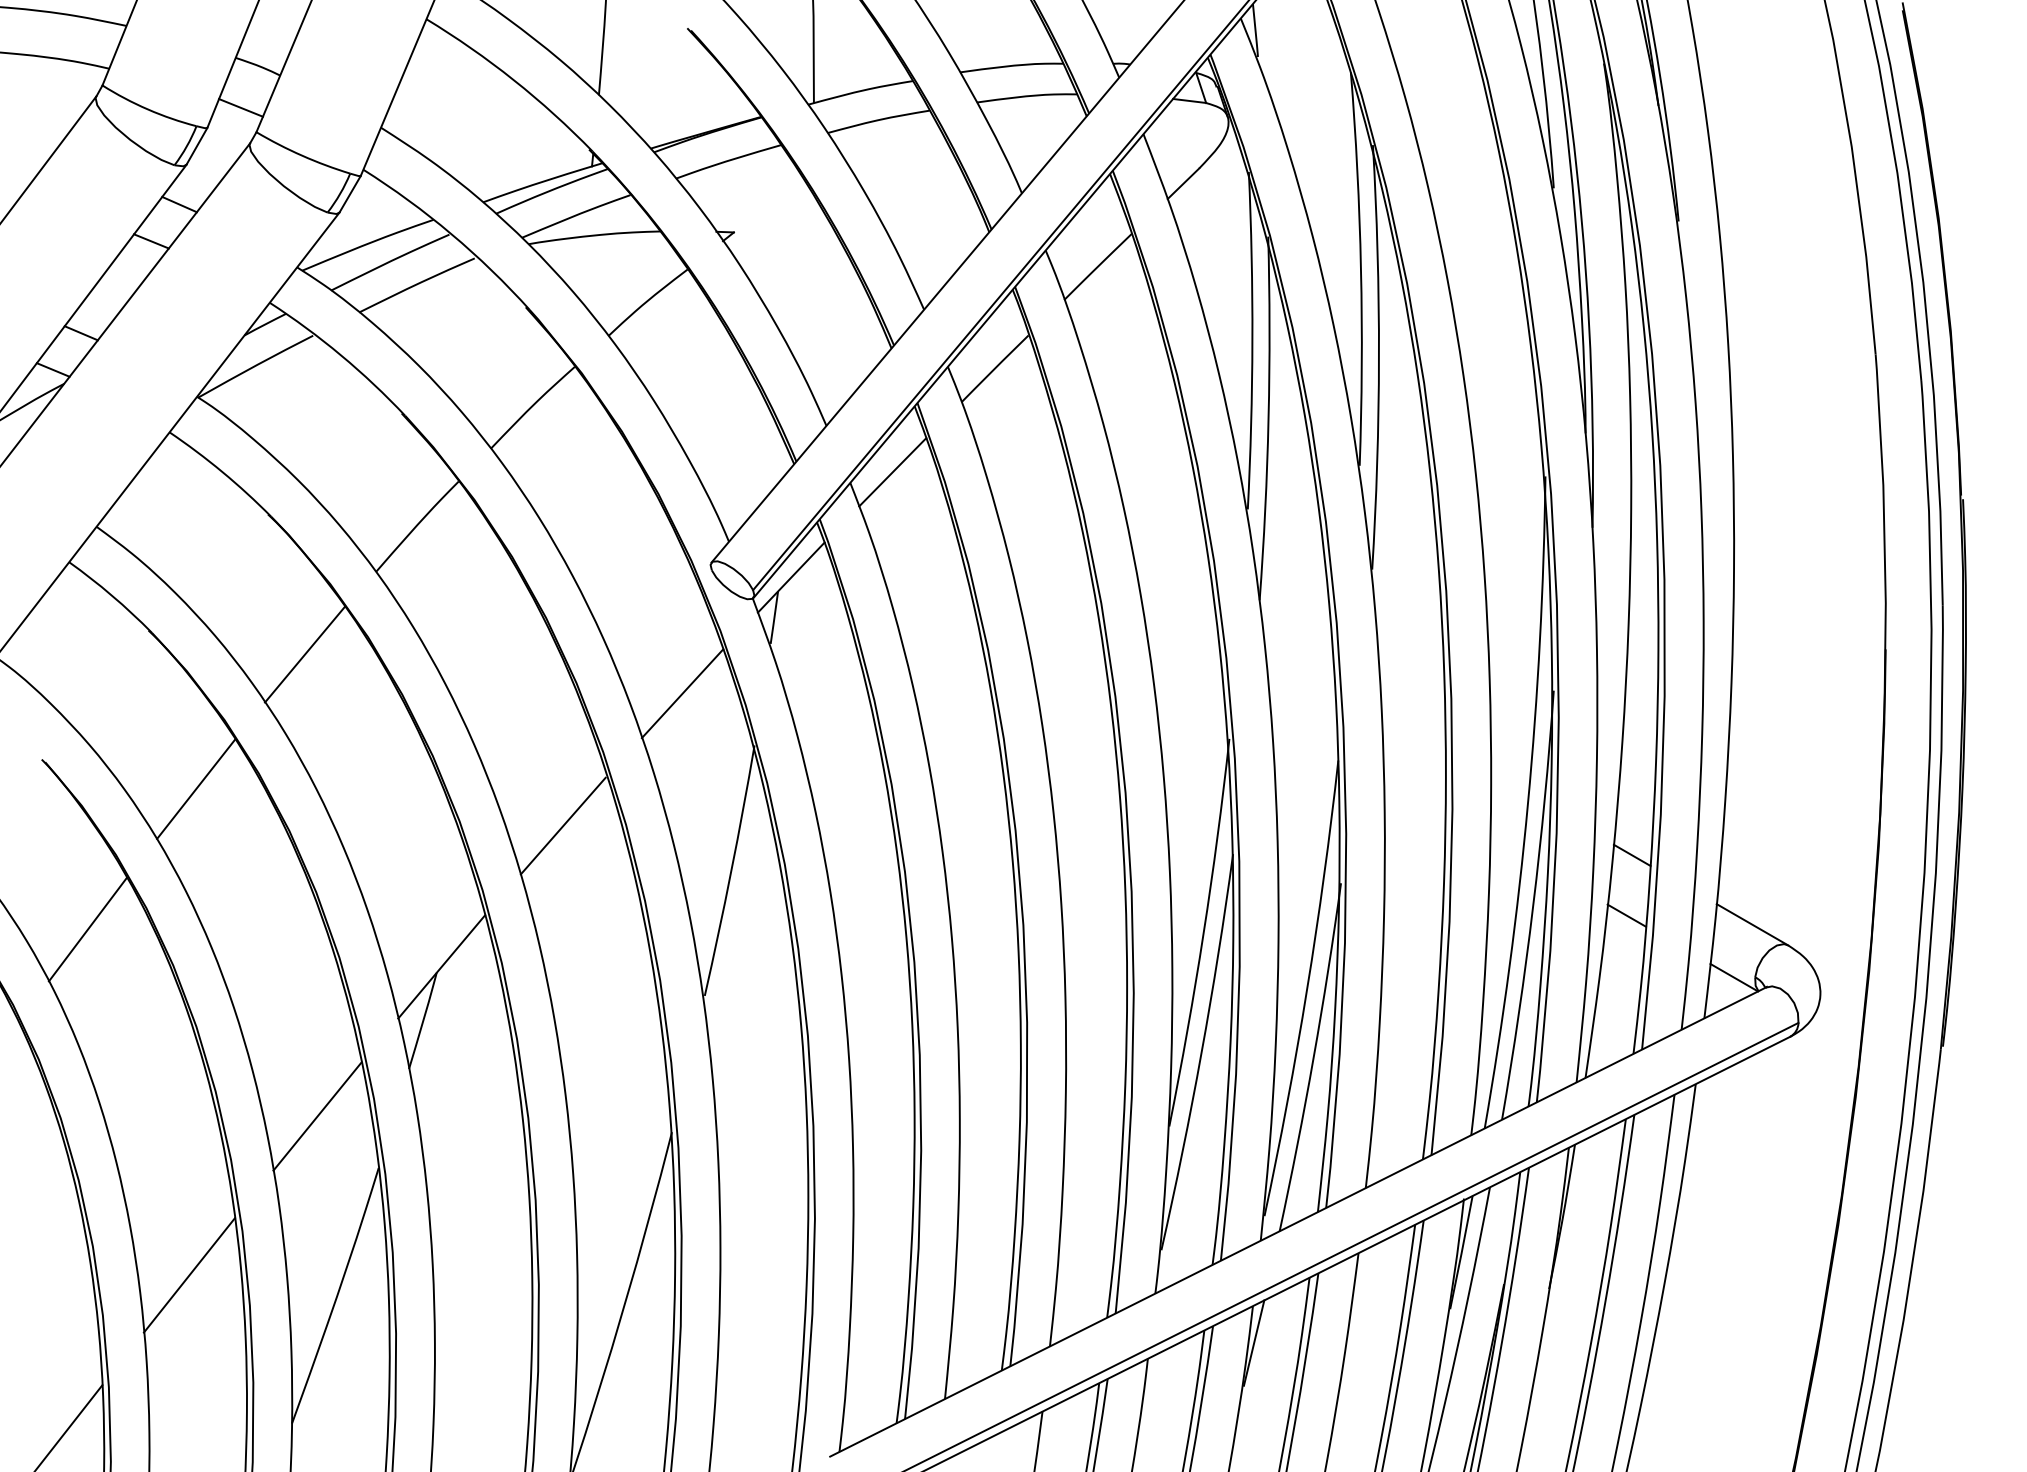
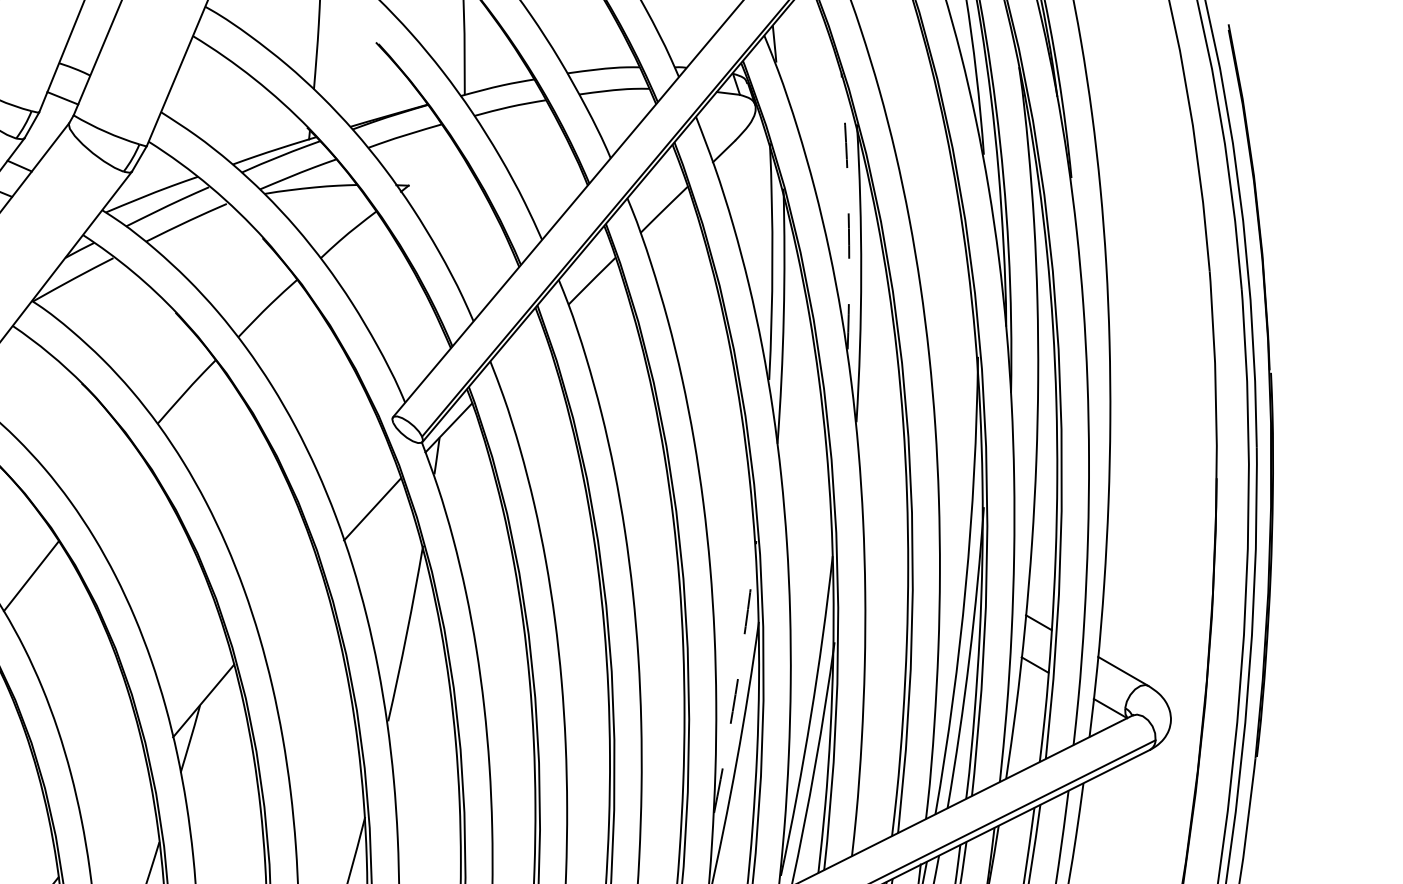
arc: (1361, 268) -> (848, 210), solid -> dashed
line: (892, 472) -> (519, 354), removed
line: (304, 654) -> (107, 481), removed
line: (562, 825) -> (288, 601), removed
arc: (1203, 933) -> (738, 677), solid -> dashed
line: (317, 1116) -> (116, 805), removed

